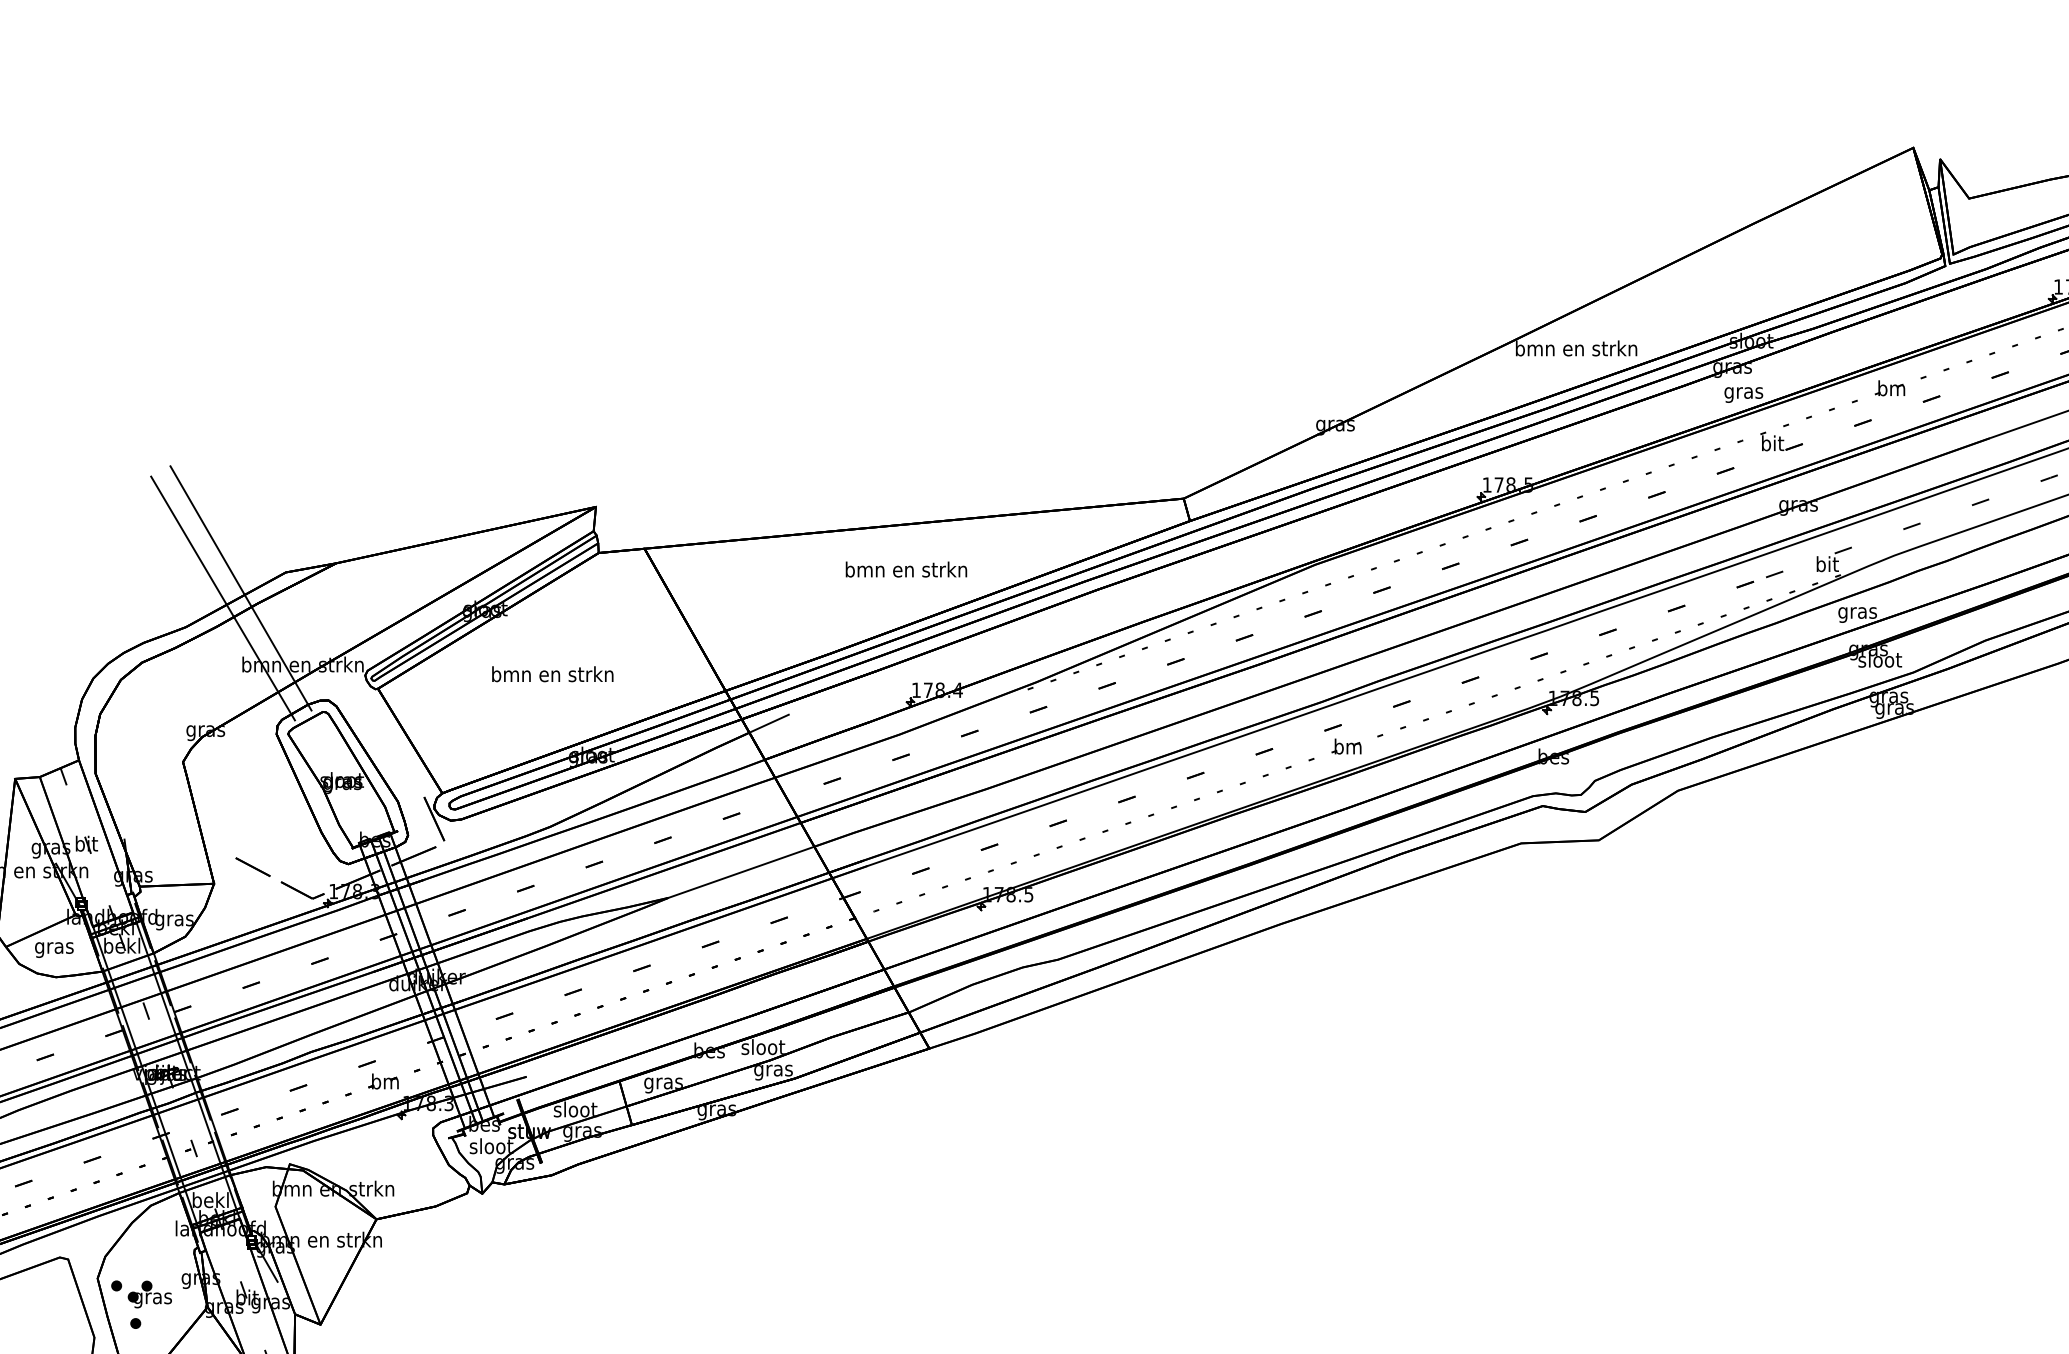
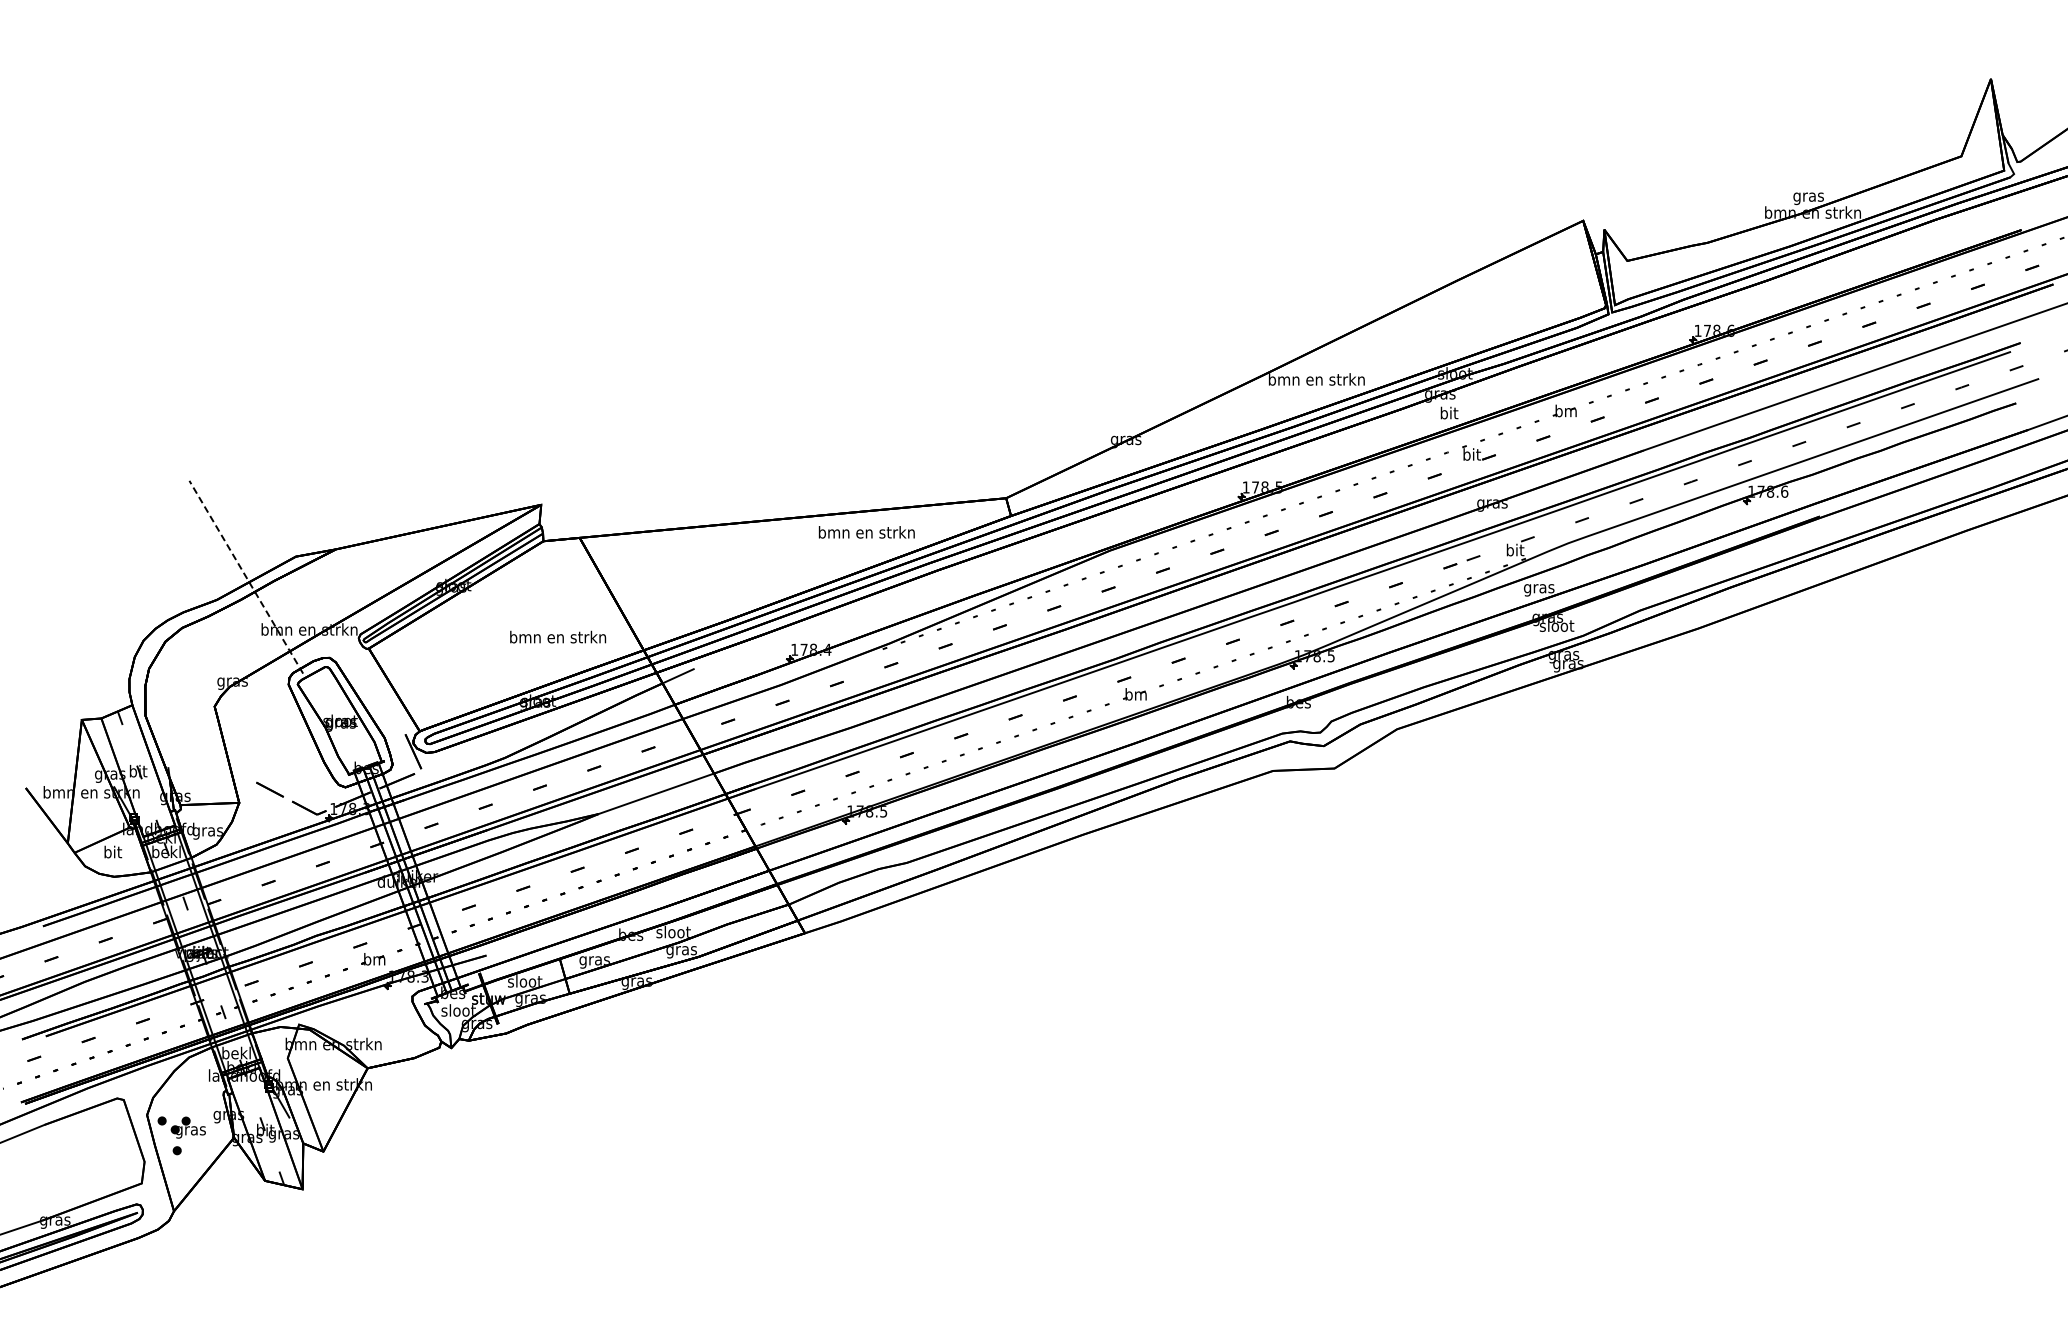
text: (1742, 392) -> (1448, 414), gras -> bit
text: (906, 569) -> (866, 532), moved
line: (241, 587) -> (260, 568), removed
line: (223, 598) -> (246, 577), solid -> dashed
text: (553, 673) -> (558, 636), moved
text: (53, 947) -> (112, 853), gras -> bit

